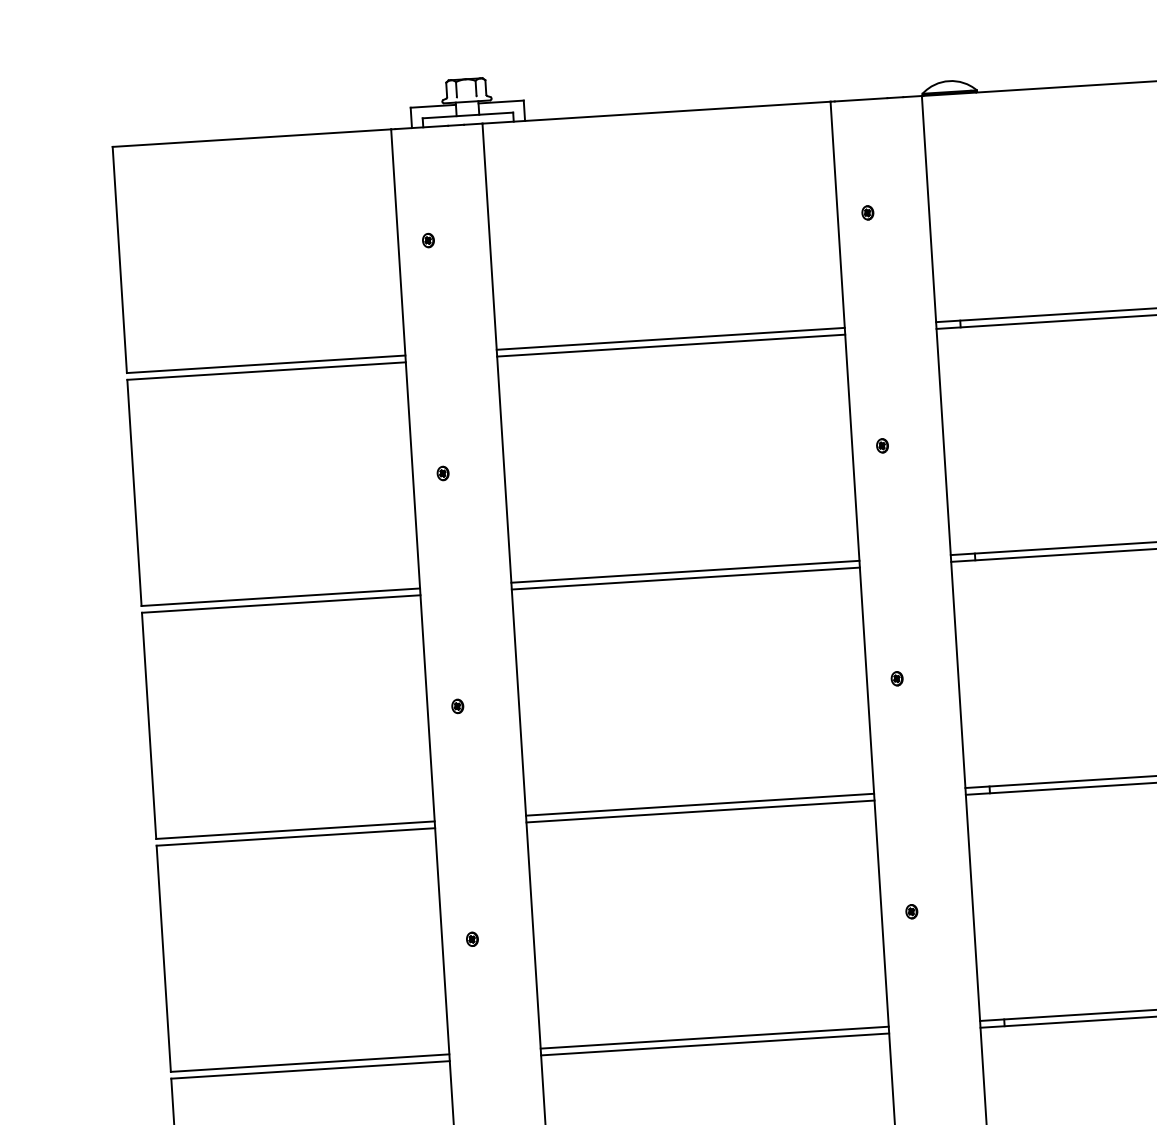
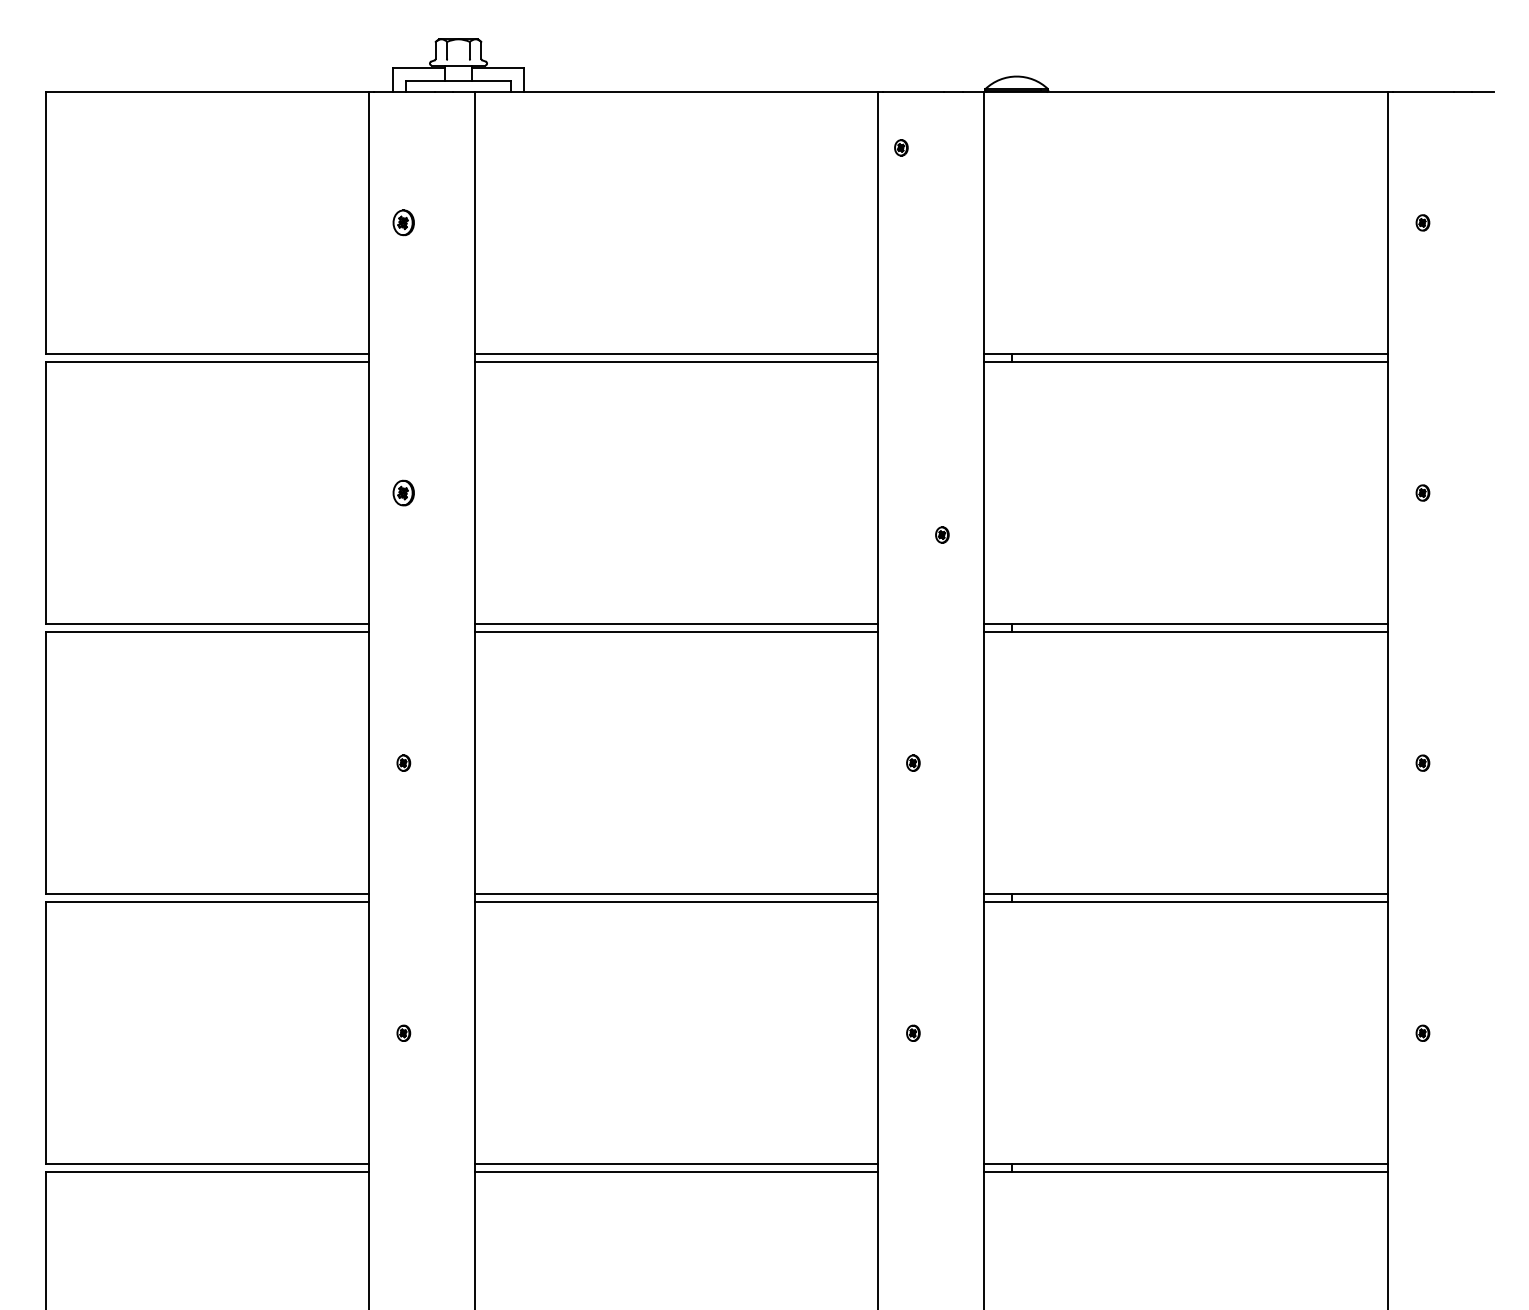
part: (867, 212) -> (901, 147), moved
part: (428, 240) -> (403, 222), size x1.6
part: (882, 445) -> (942, 534), moved
part: (442, 473) -> (403, 492), size x1.6

